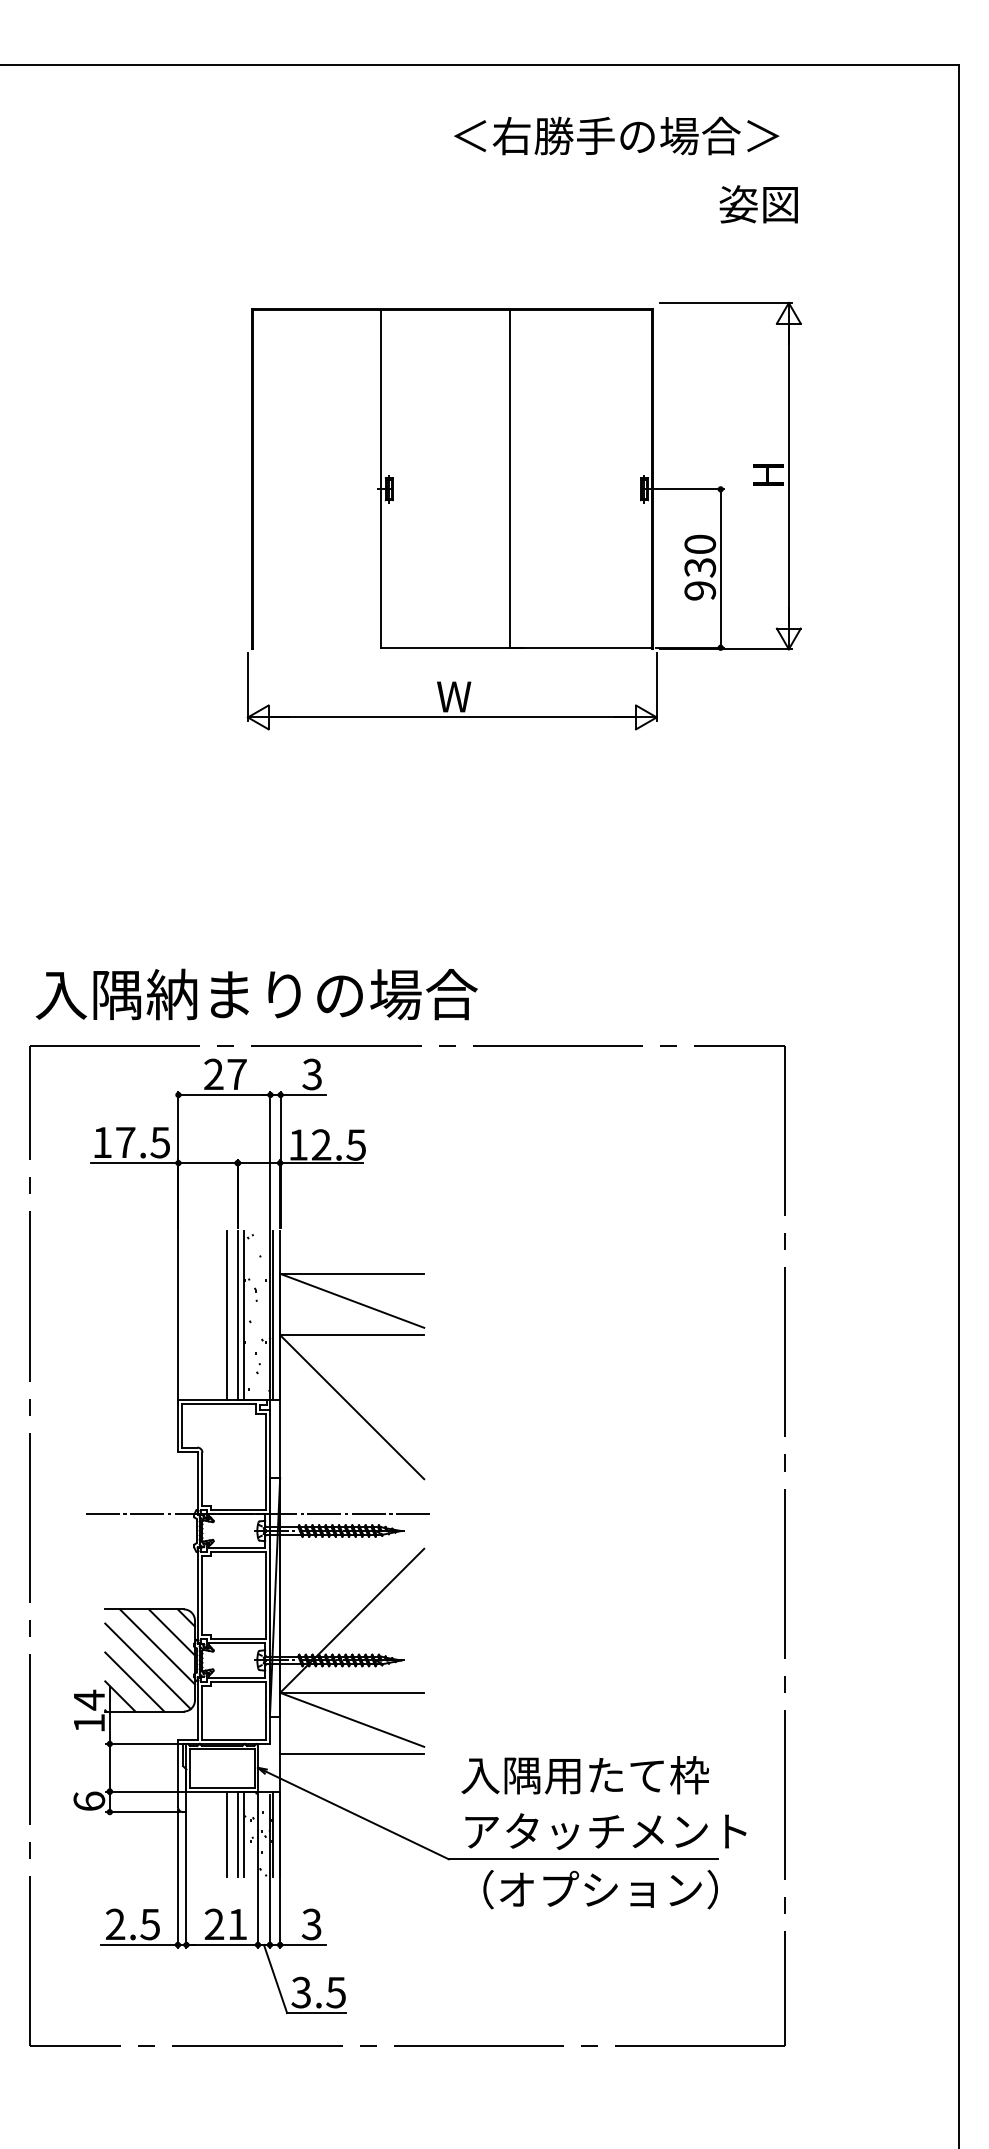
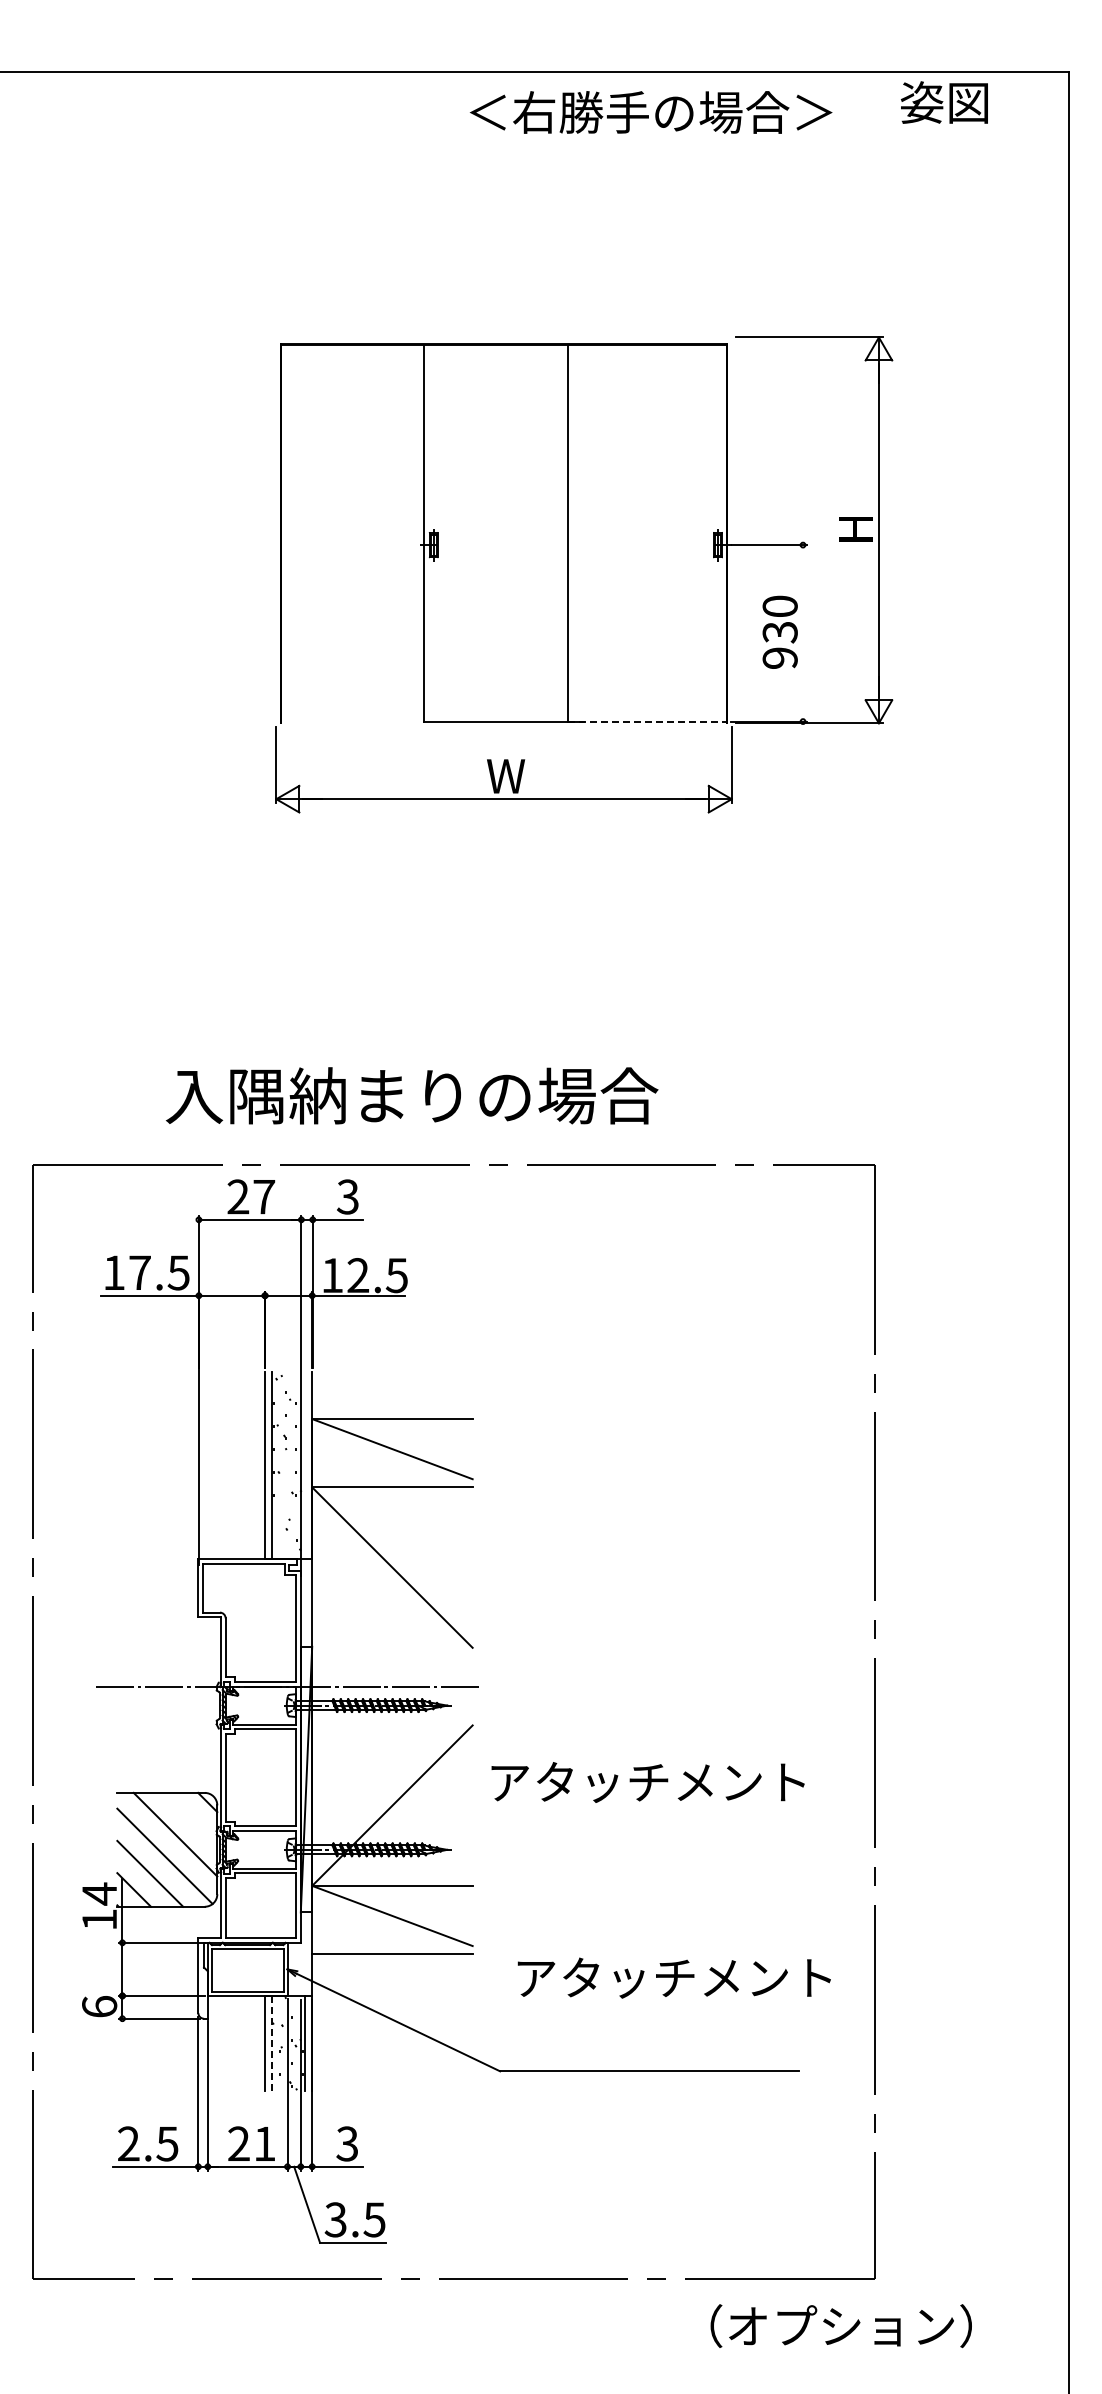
text: (616, 136) -> (650, 112), moved
text: (758, 204) -> (944, 102), moved
line: (721, 568) -> (803, 633), removed
line: (581, 647) -> (647, 721), solid -> dashed
text: (257, 994) -> (412, 1095), moved
line: (227, 1315) -> (253, 1465), removed
line: (273, 1315) -> (304, 1465), removed
line: (171, 1632) -> (191, 1818), removed
text: (603, 1775) -> (672, 1977), 入隅用たて枠 -> アタッチメント
text: (605, 1831) -> (647, 1782), moved
line: (227, 1833) -> (253, 2042), removed
line: (244, 1833) -> (272, 2042), solid -> dashed
text: (599, 1889) -> (840, 2326), moved

